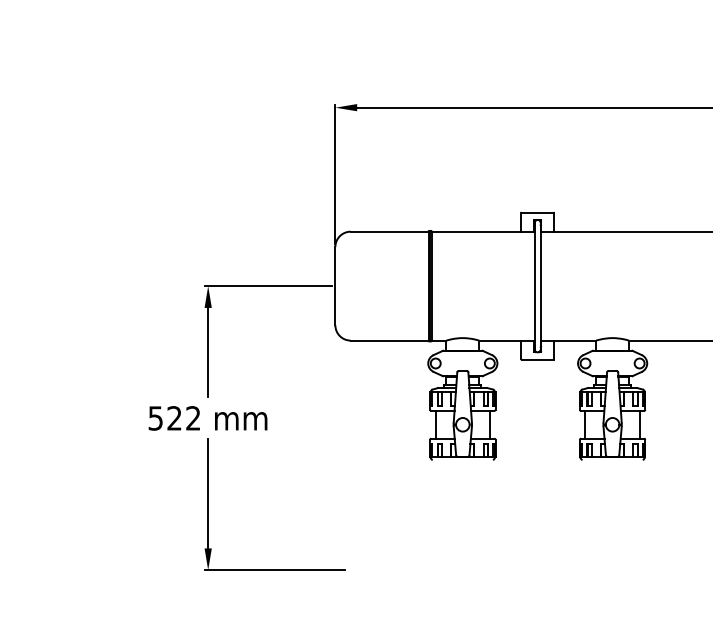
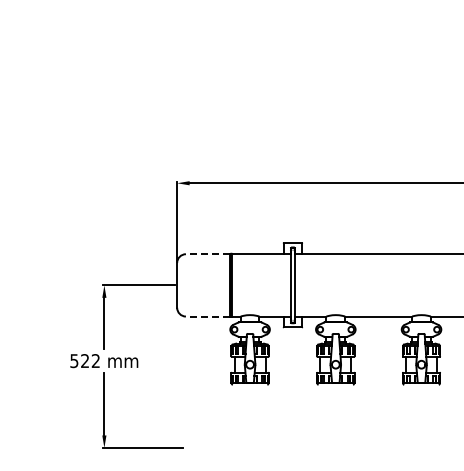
line: (388, 232) -> (207, 254), solid -> dashed
line: (388, 340) -> (207, 316), solid -> dashed

